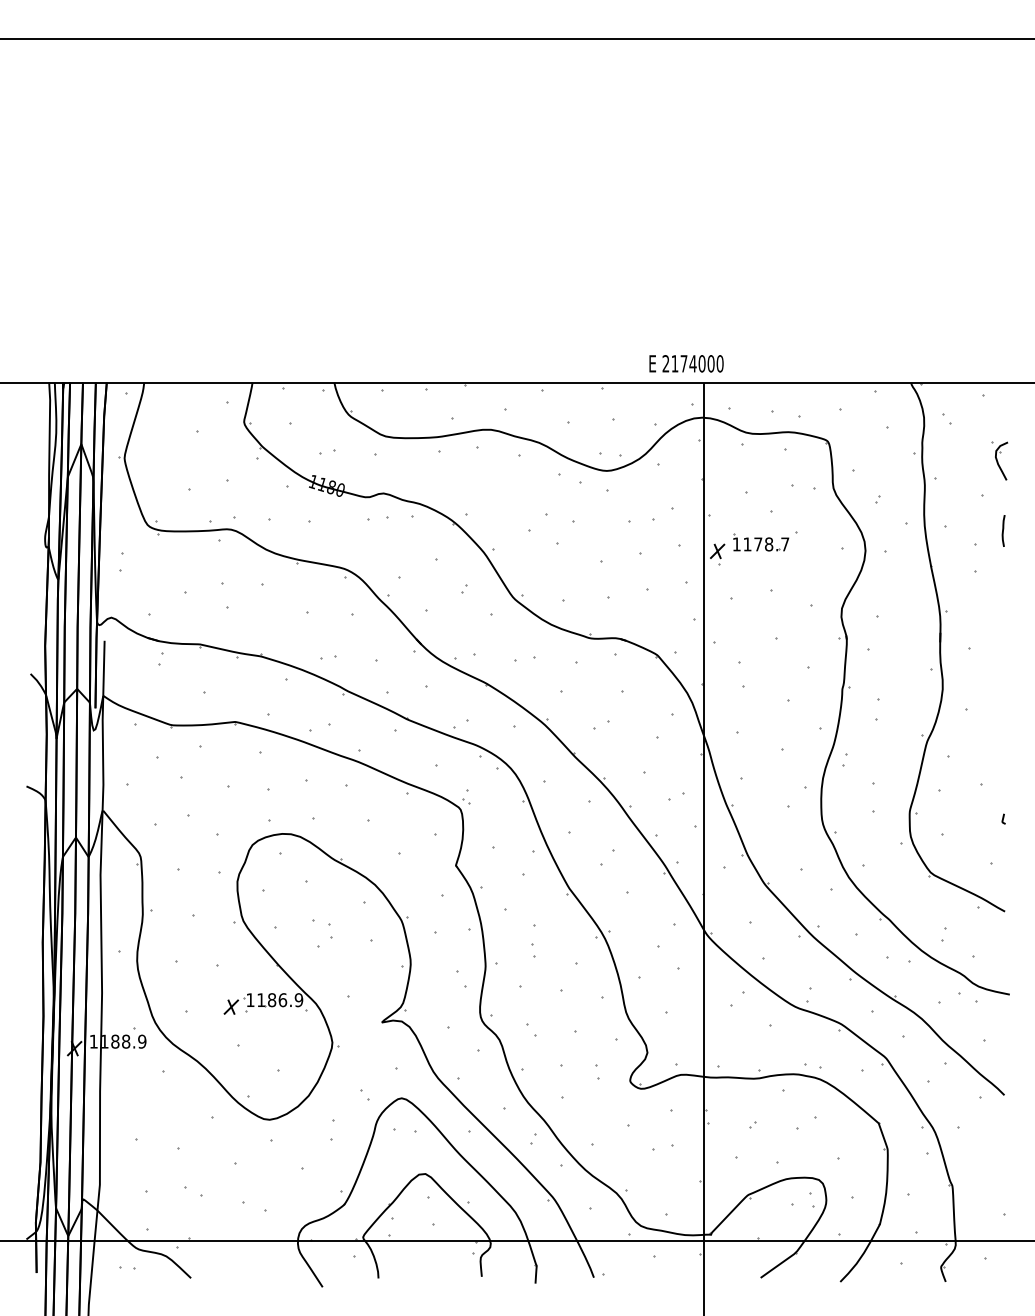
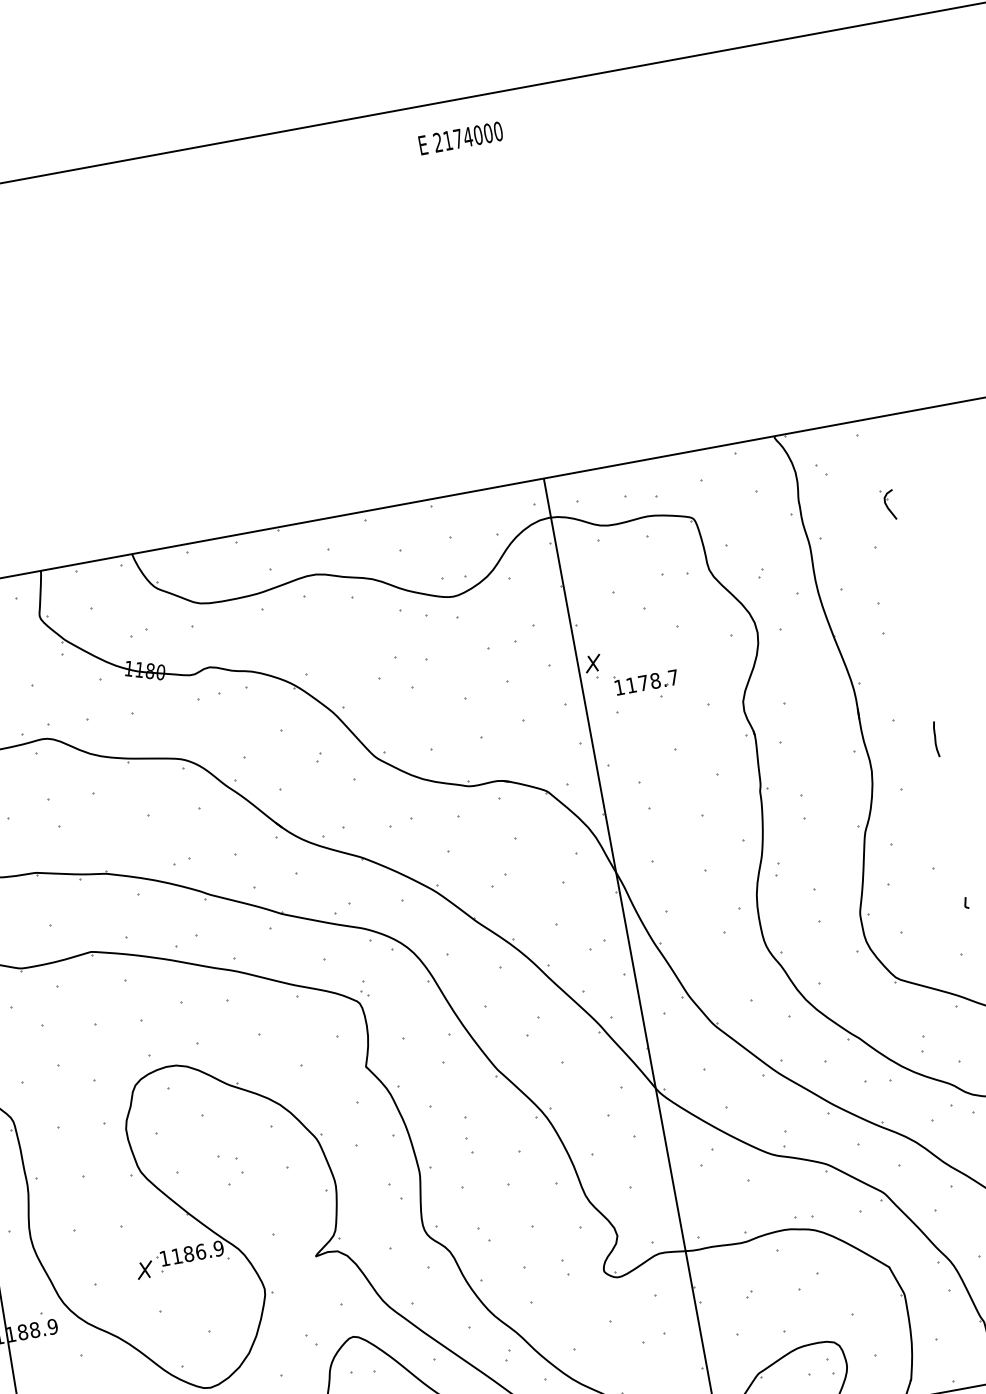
text: (686, 363) -> (460, 138), moved
part: (999, 460) -> (888, 504), size x0.7
line: (1003, 530) -> (935, 738), moved
part: (761, 542) -> (646, 680), moved

